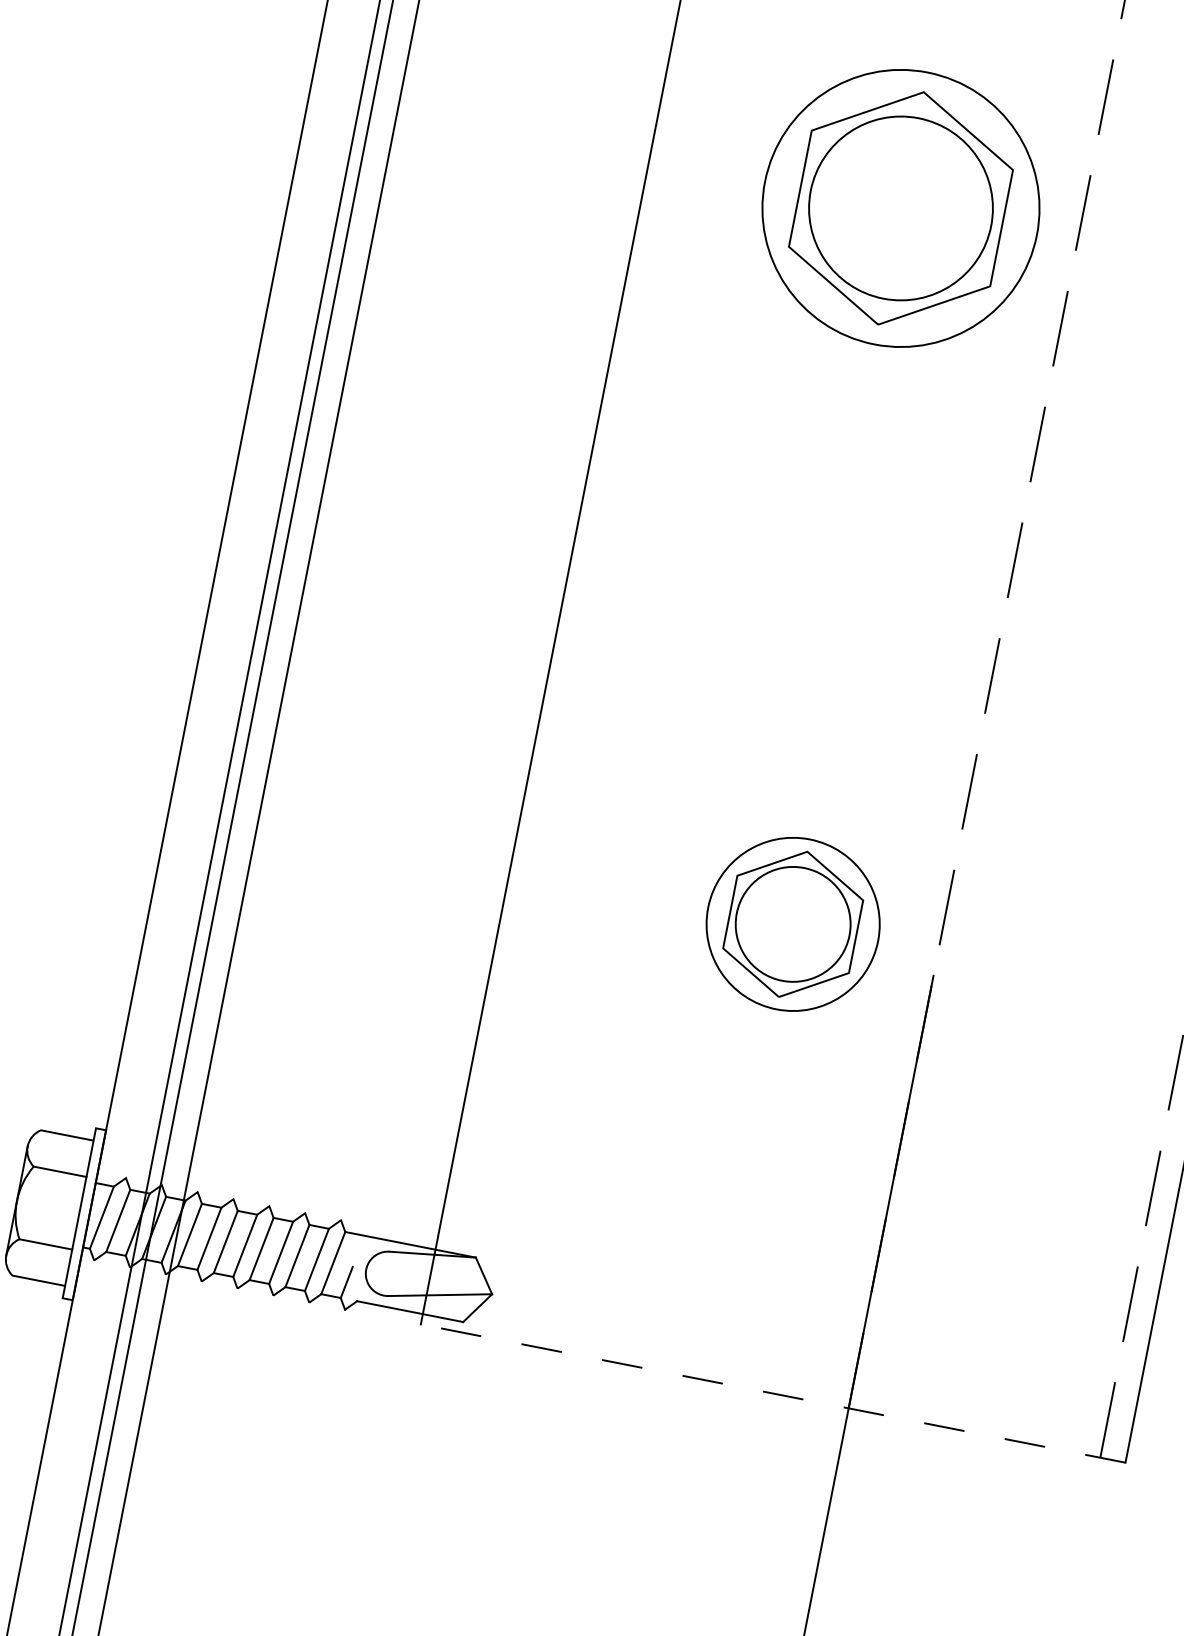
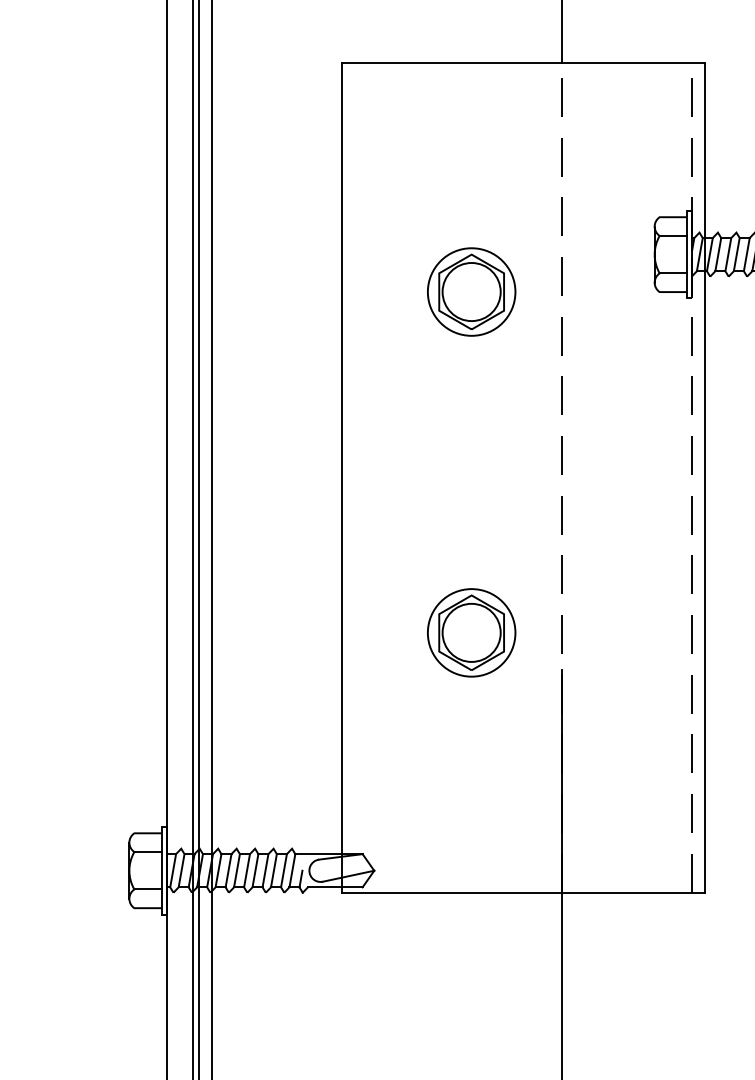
part: (901, 207) -> (471, 291), size x0.62
part: (793, 923) -> (471, 632), moved
line: (773, 1393) -> (523, 892), dashed -> solid

